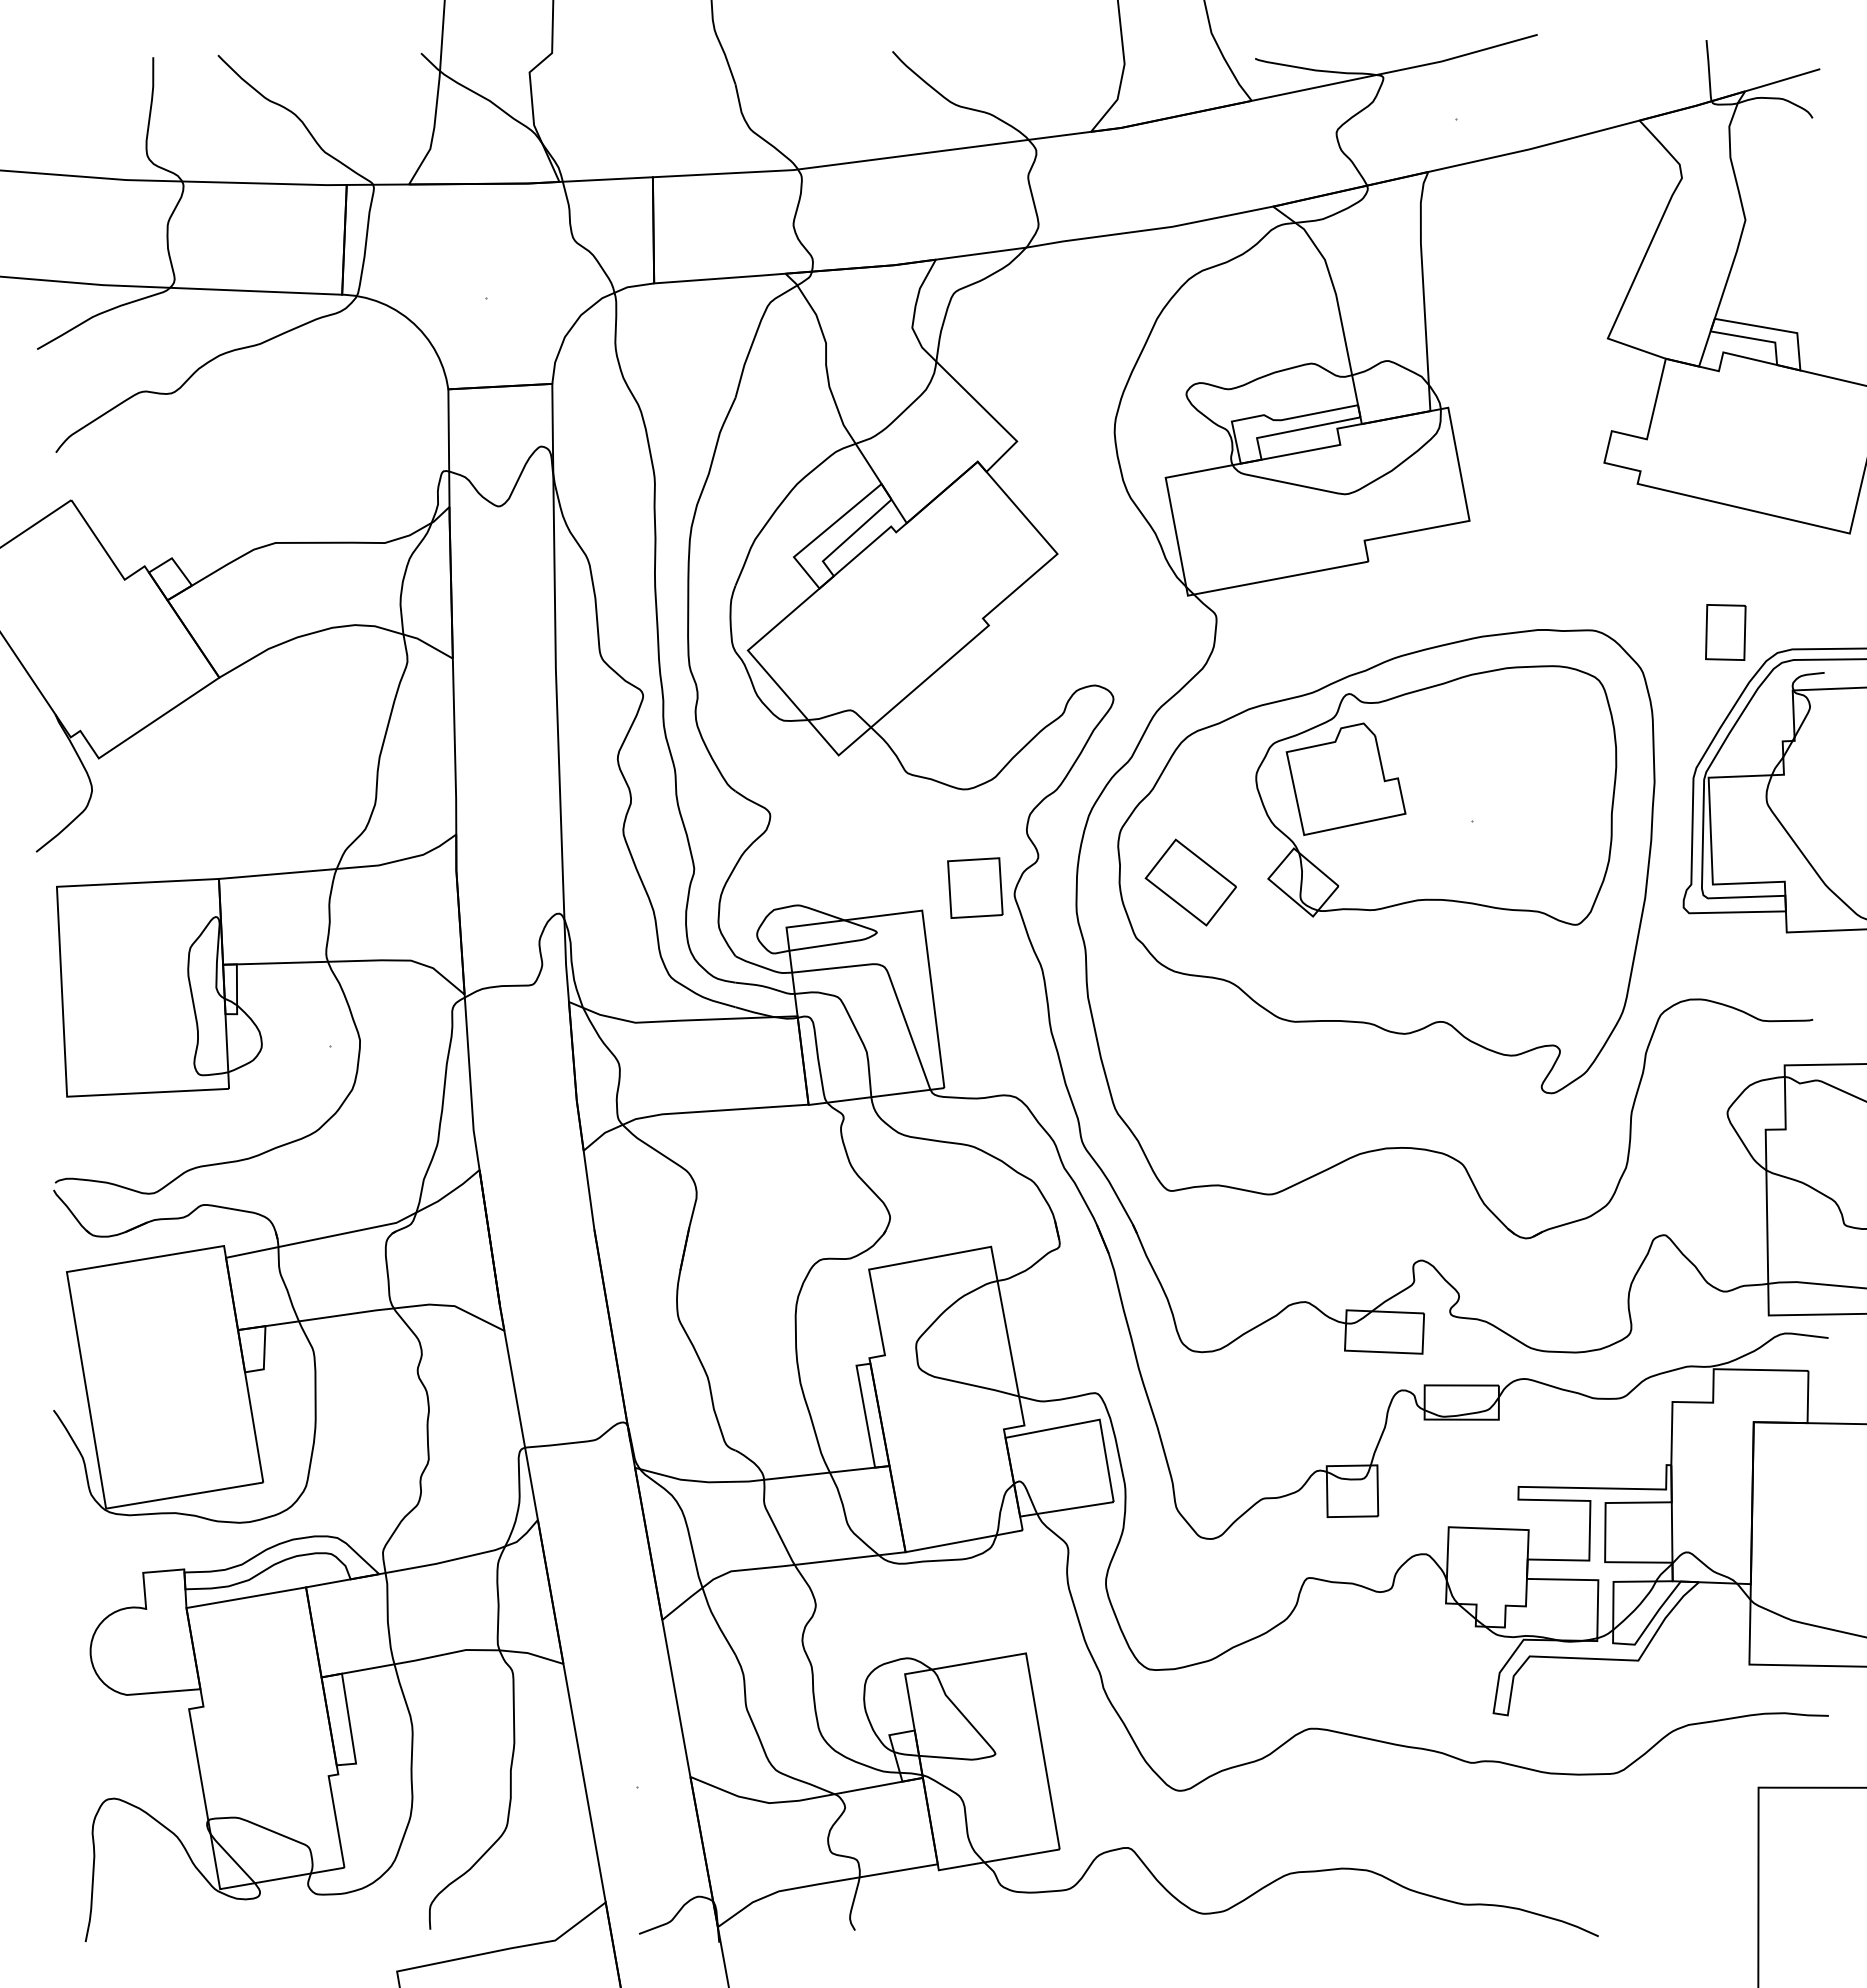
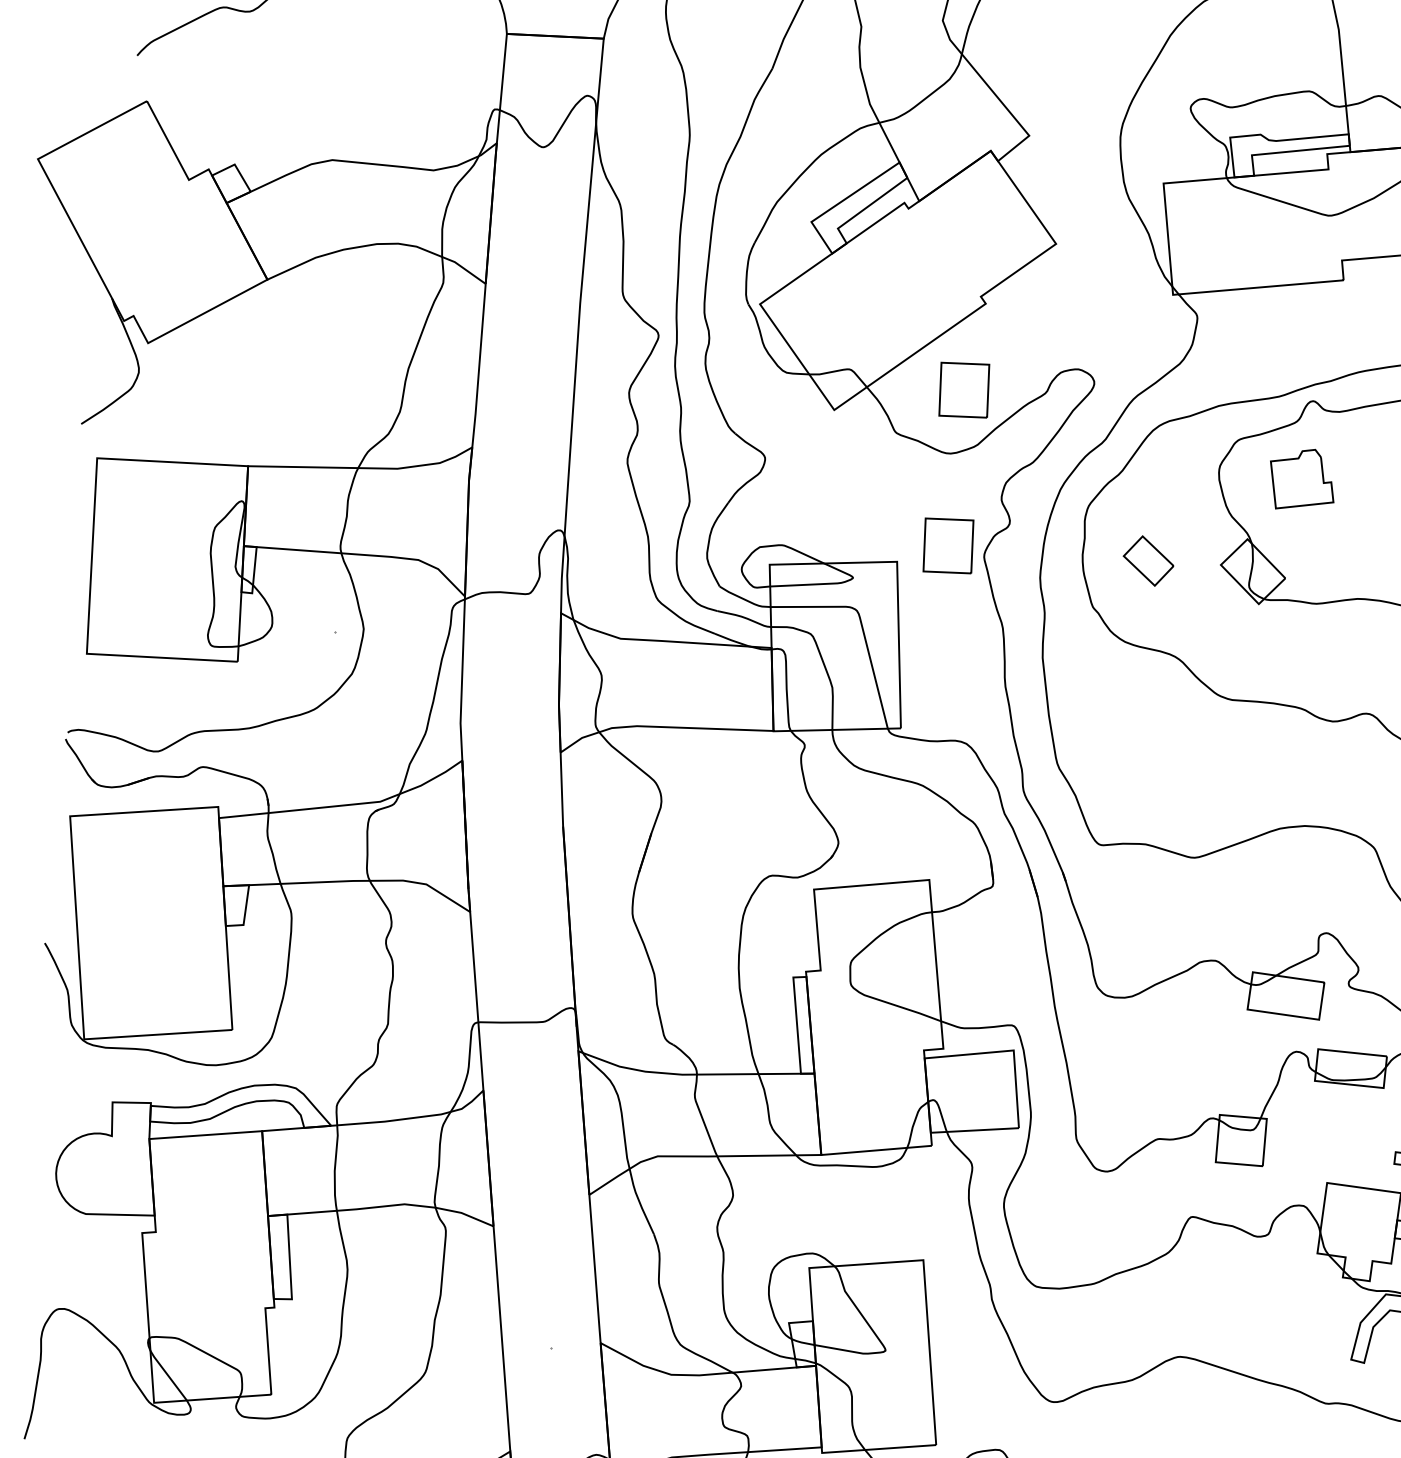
part: (975, 719) -> (964, 389), added
part: (1345, 778) -> (1301, 479), size x0.6
part: (1190, 882) -> (1148, 560), size x0.6

